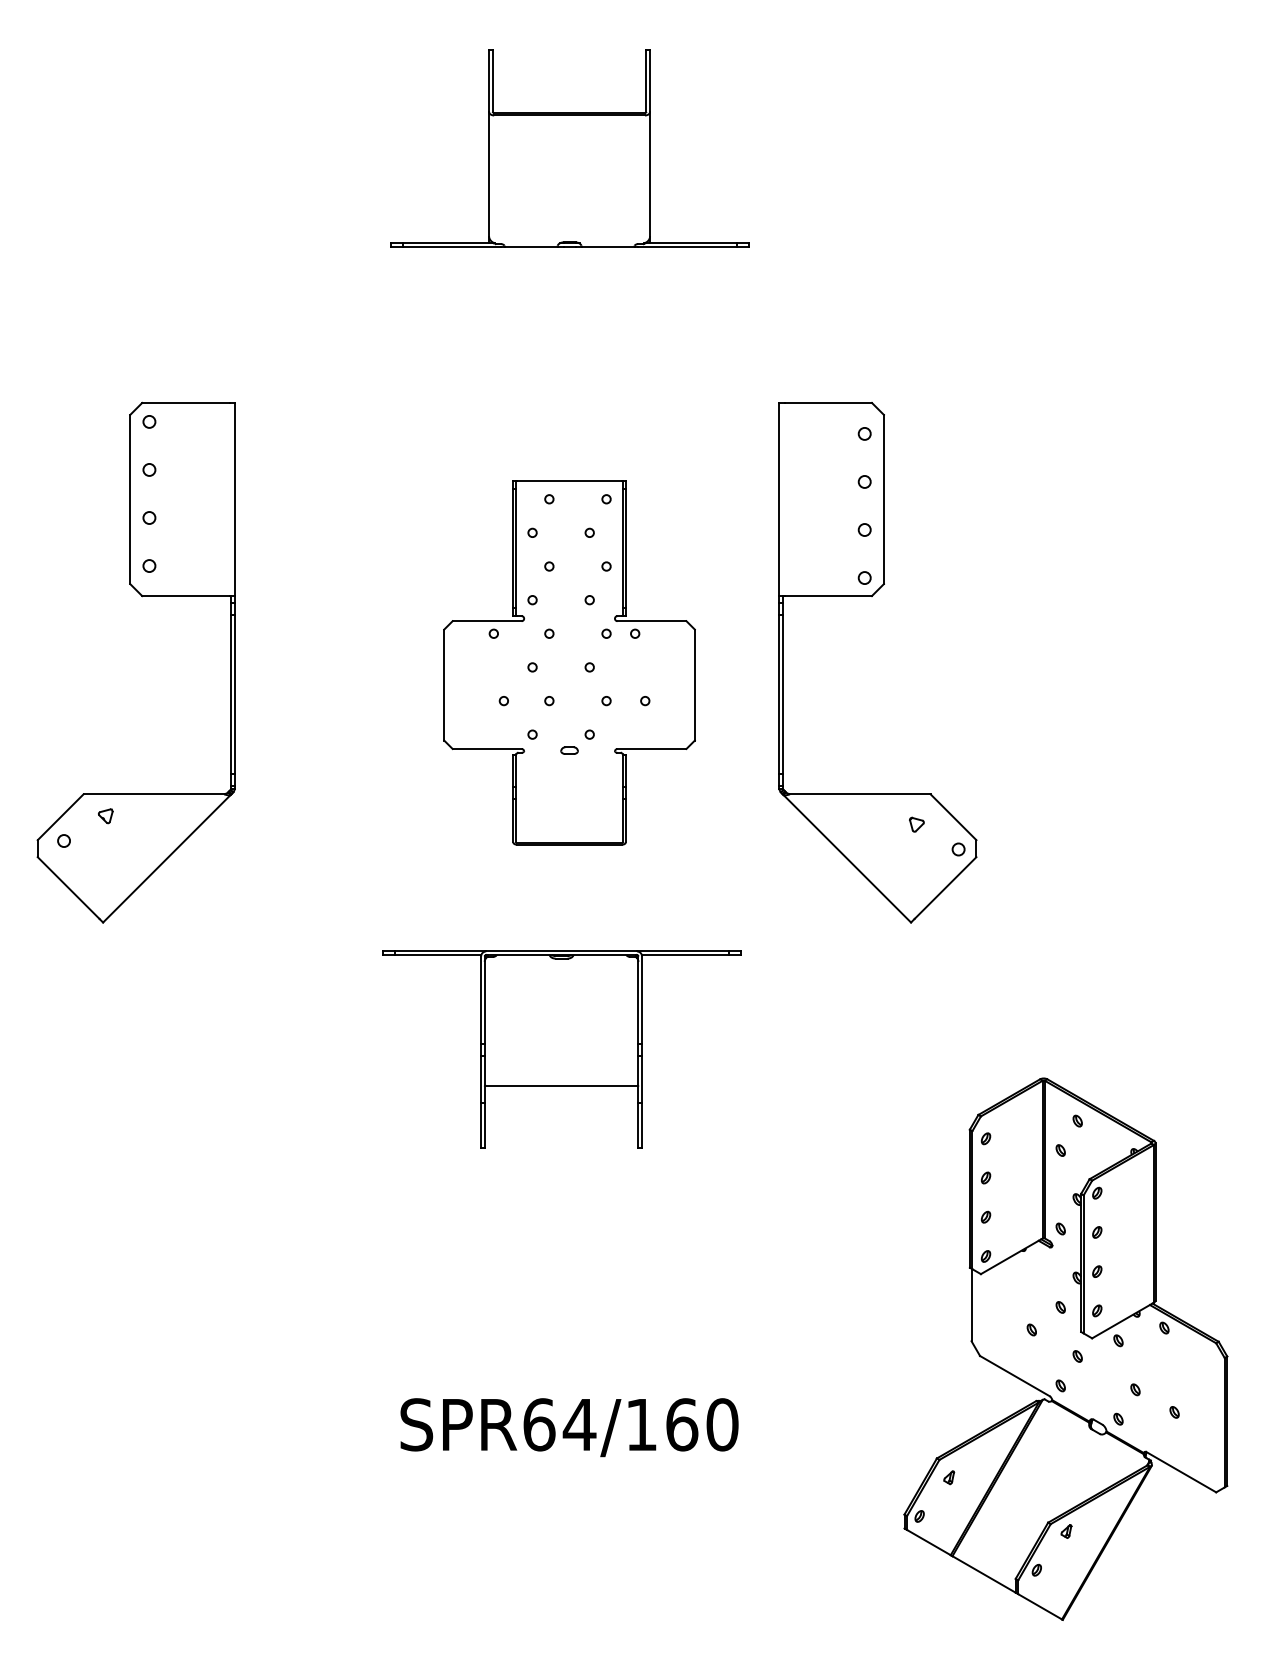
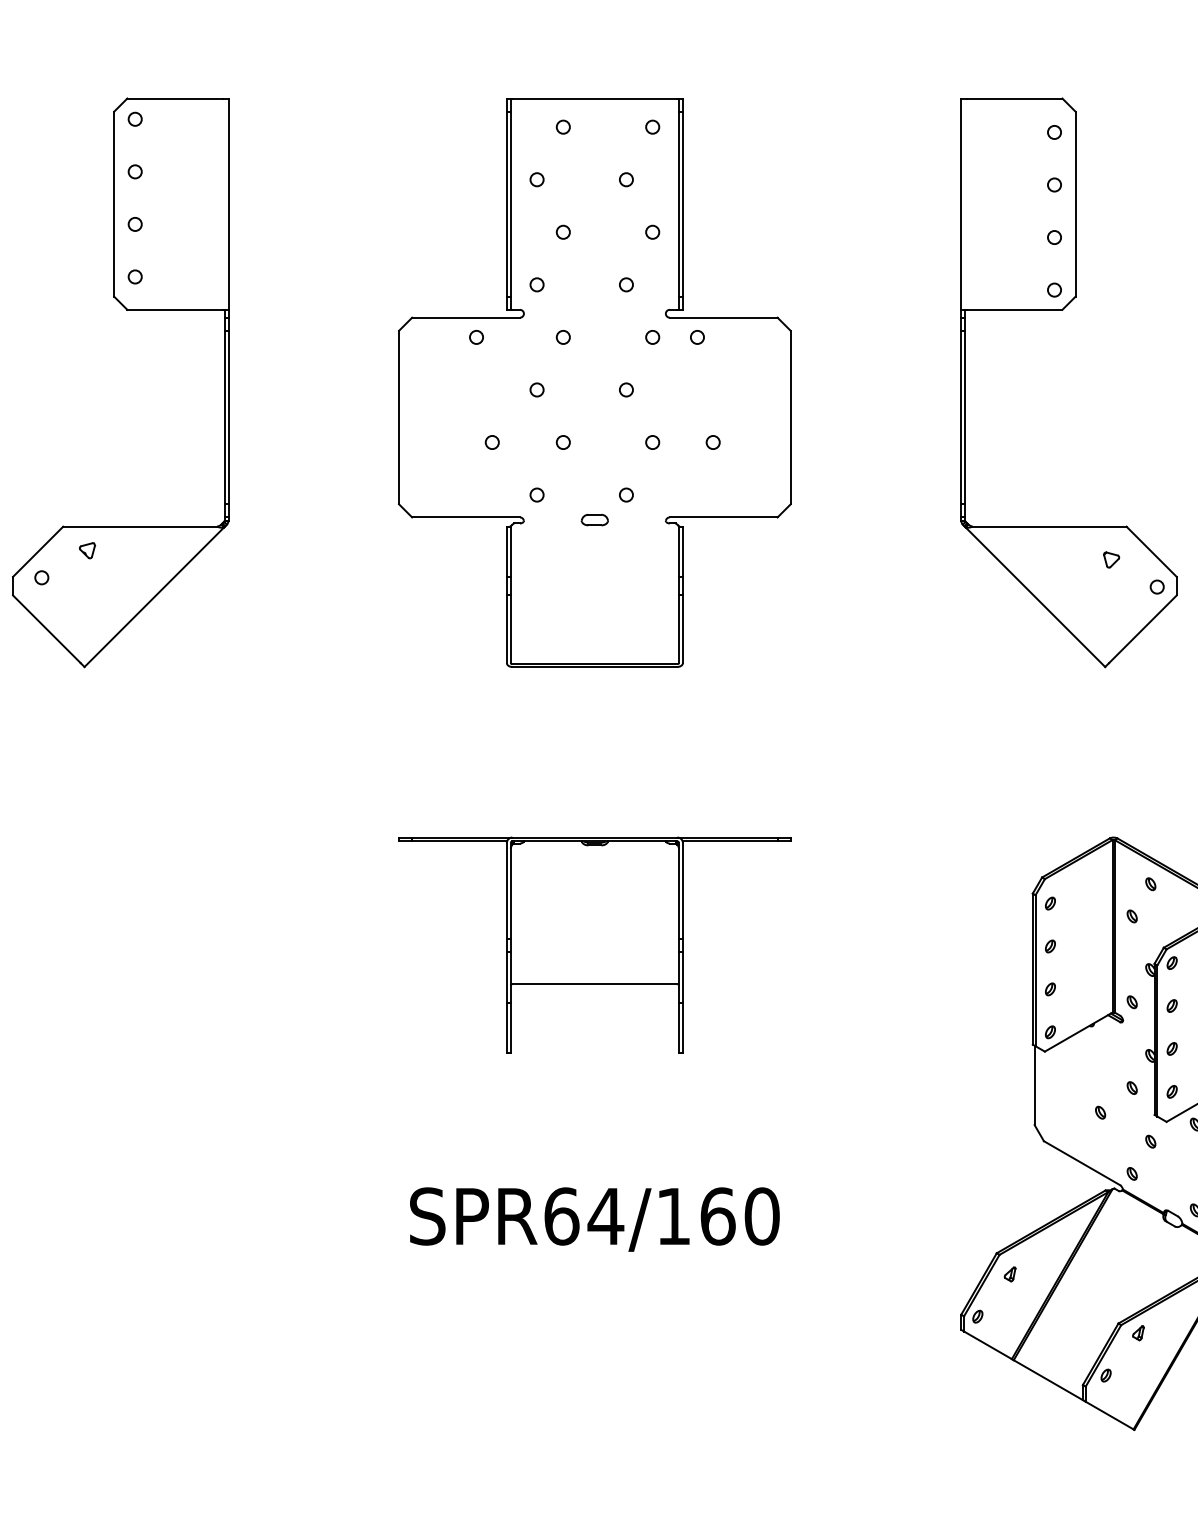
part: (872, 596) -> (1063, 310), moved
part: (569, 662) -> (594, 382), size x1.43
part: (561, 1049) -> (594, 944), moved

